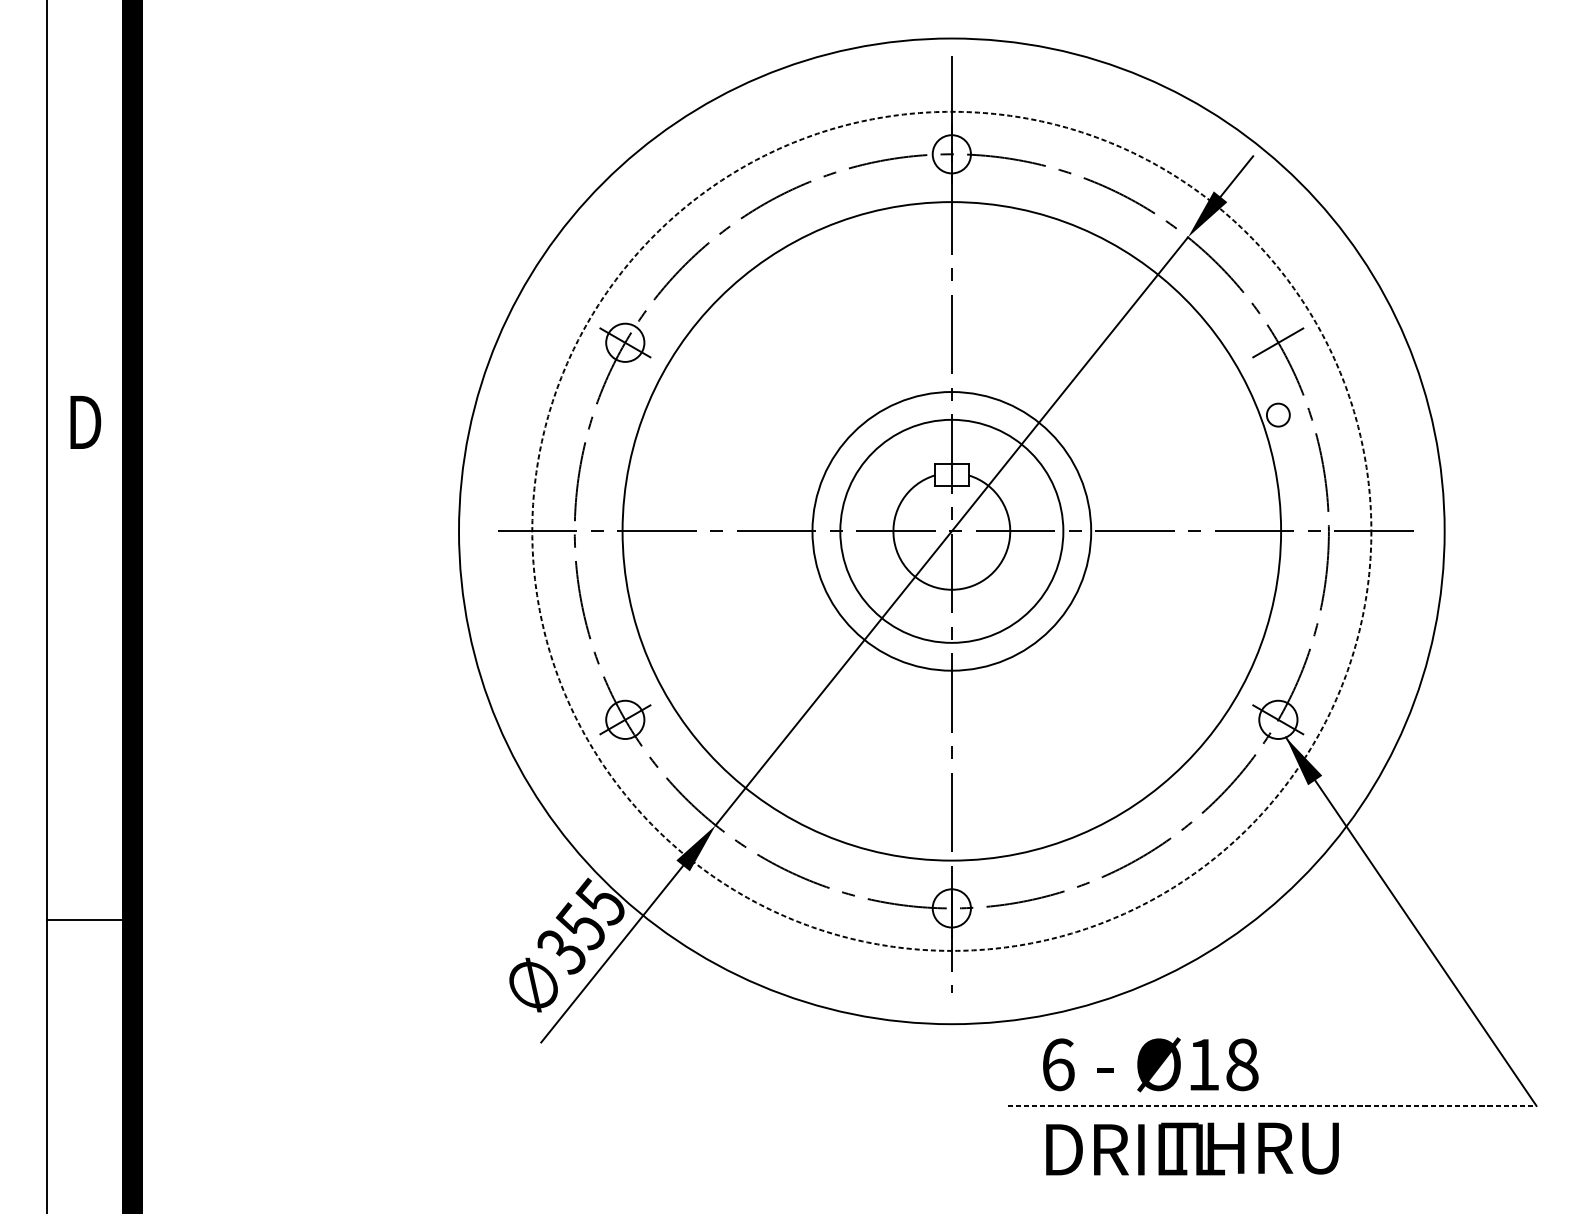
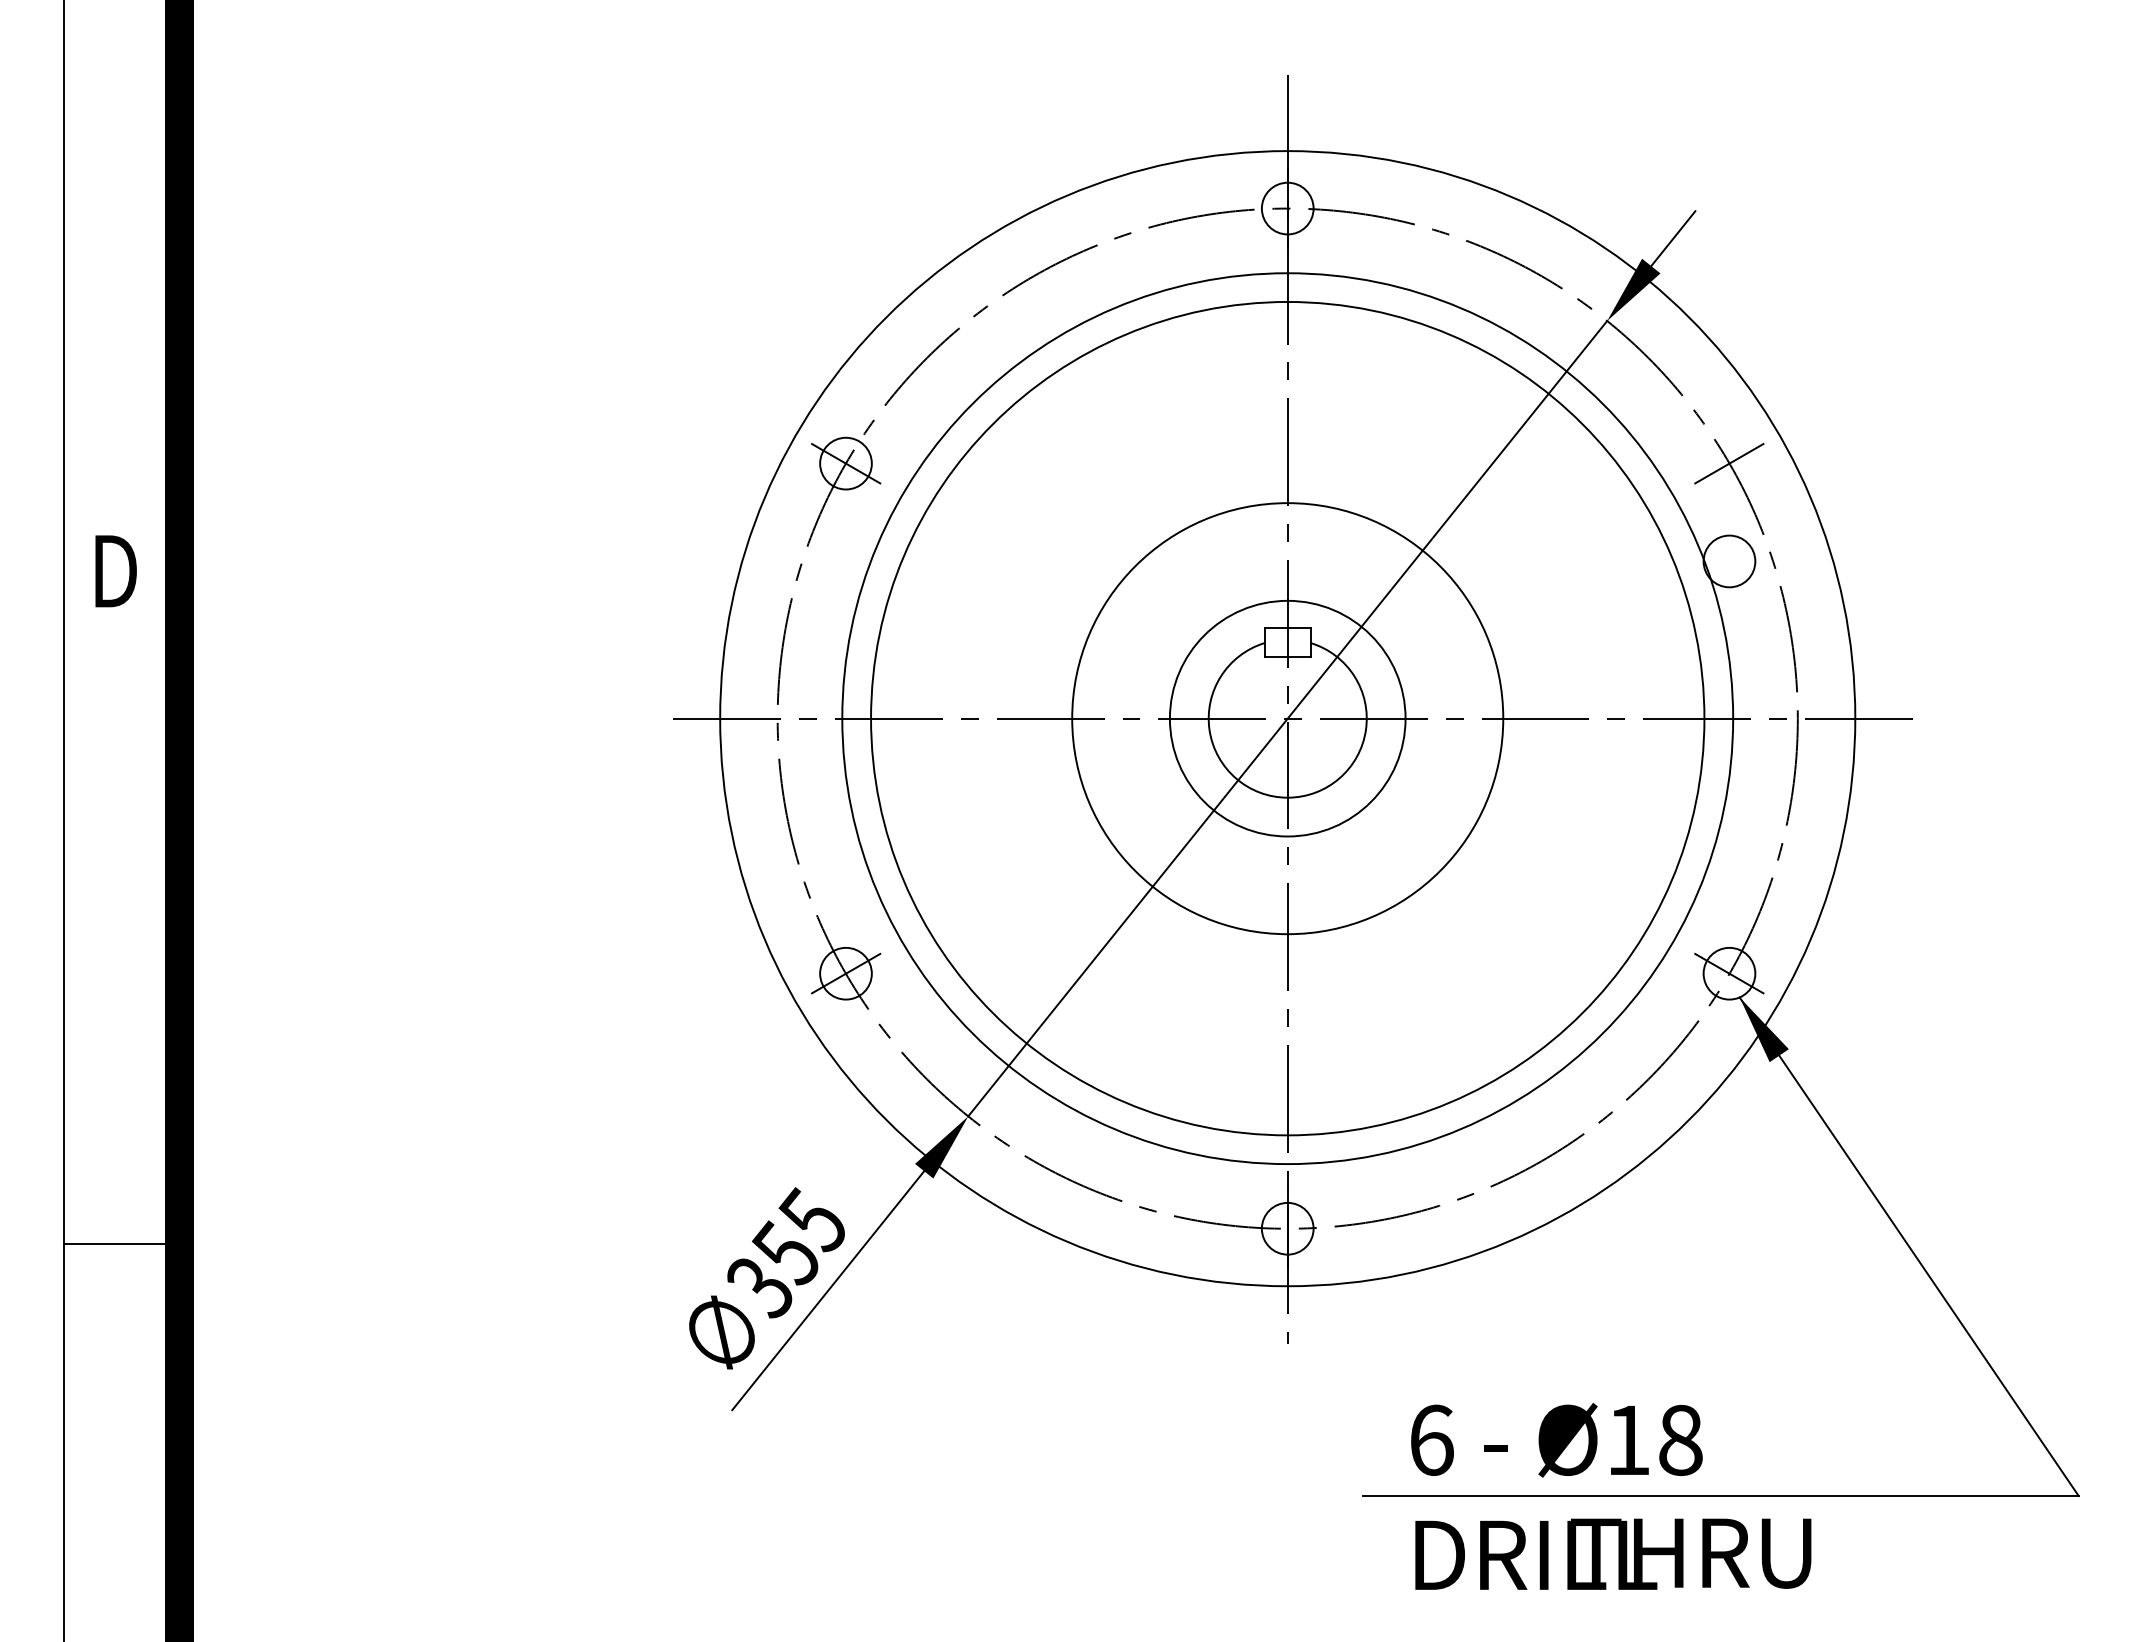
circle: (1278, 415) -> (1729, 561), size x1.67
circle: (951, 531) -> (1287, 718), dashed -> solid
circle: (951, 531) -> (1287, 718), size x0.62
circle: (951, 531) -> (1287, 718), size x0.62
circle: (951, 531) -> (1287, 718), size x1.43
line: (1272, 1106) -> (1721, 1496), dashed -> solid

